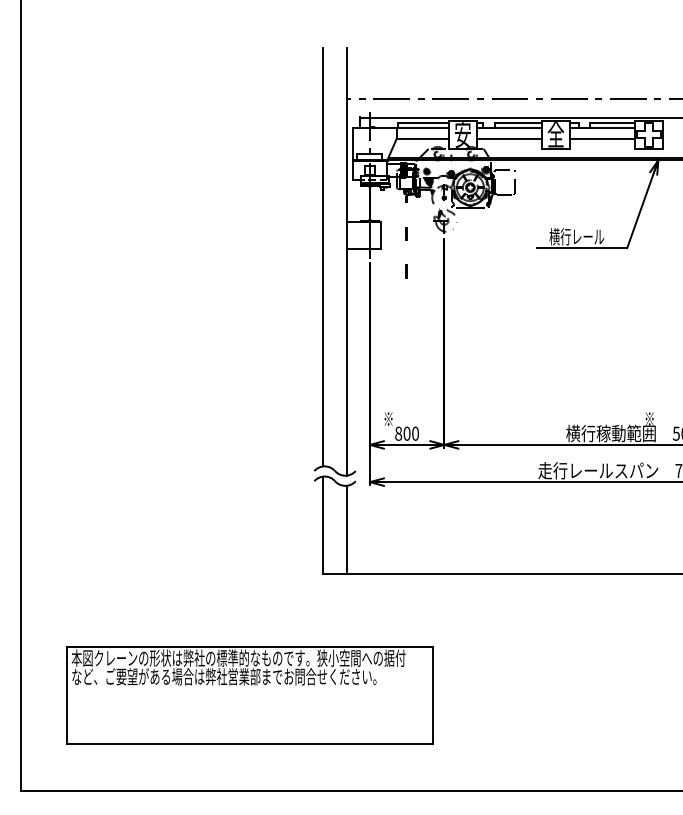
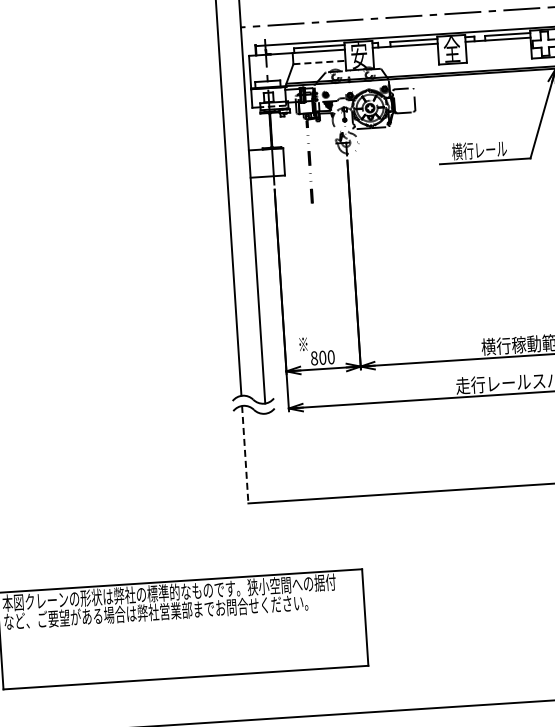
line: (423, 138) -> (320, 62), solid -> dashed
line: (509, 138) -> (405, 56), removed
line: (602, 138) -> (498, 50), removed
line: (323, 525) -> (245, 454), solid -> dashed
line: (346, 529) -> (268, 457), removed

